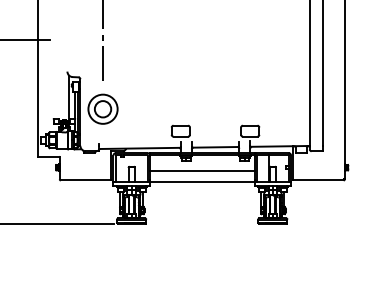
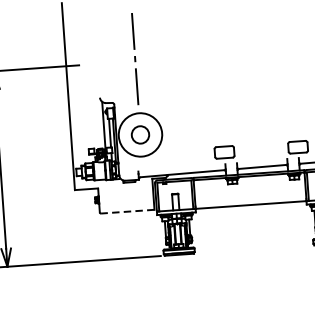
circle: (102, 108) -> (139, 134), size x1.4
line: (201, 171) -> (249, 193), removed
line: (85, 180) -> (127, 211), solid -> dashed

